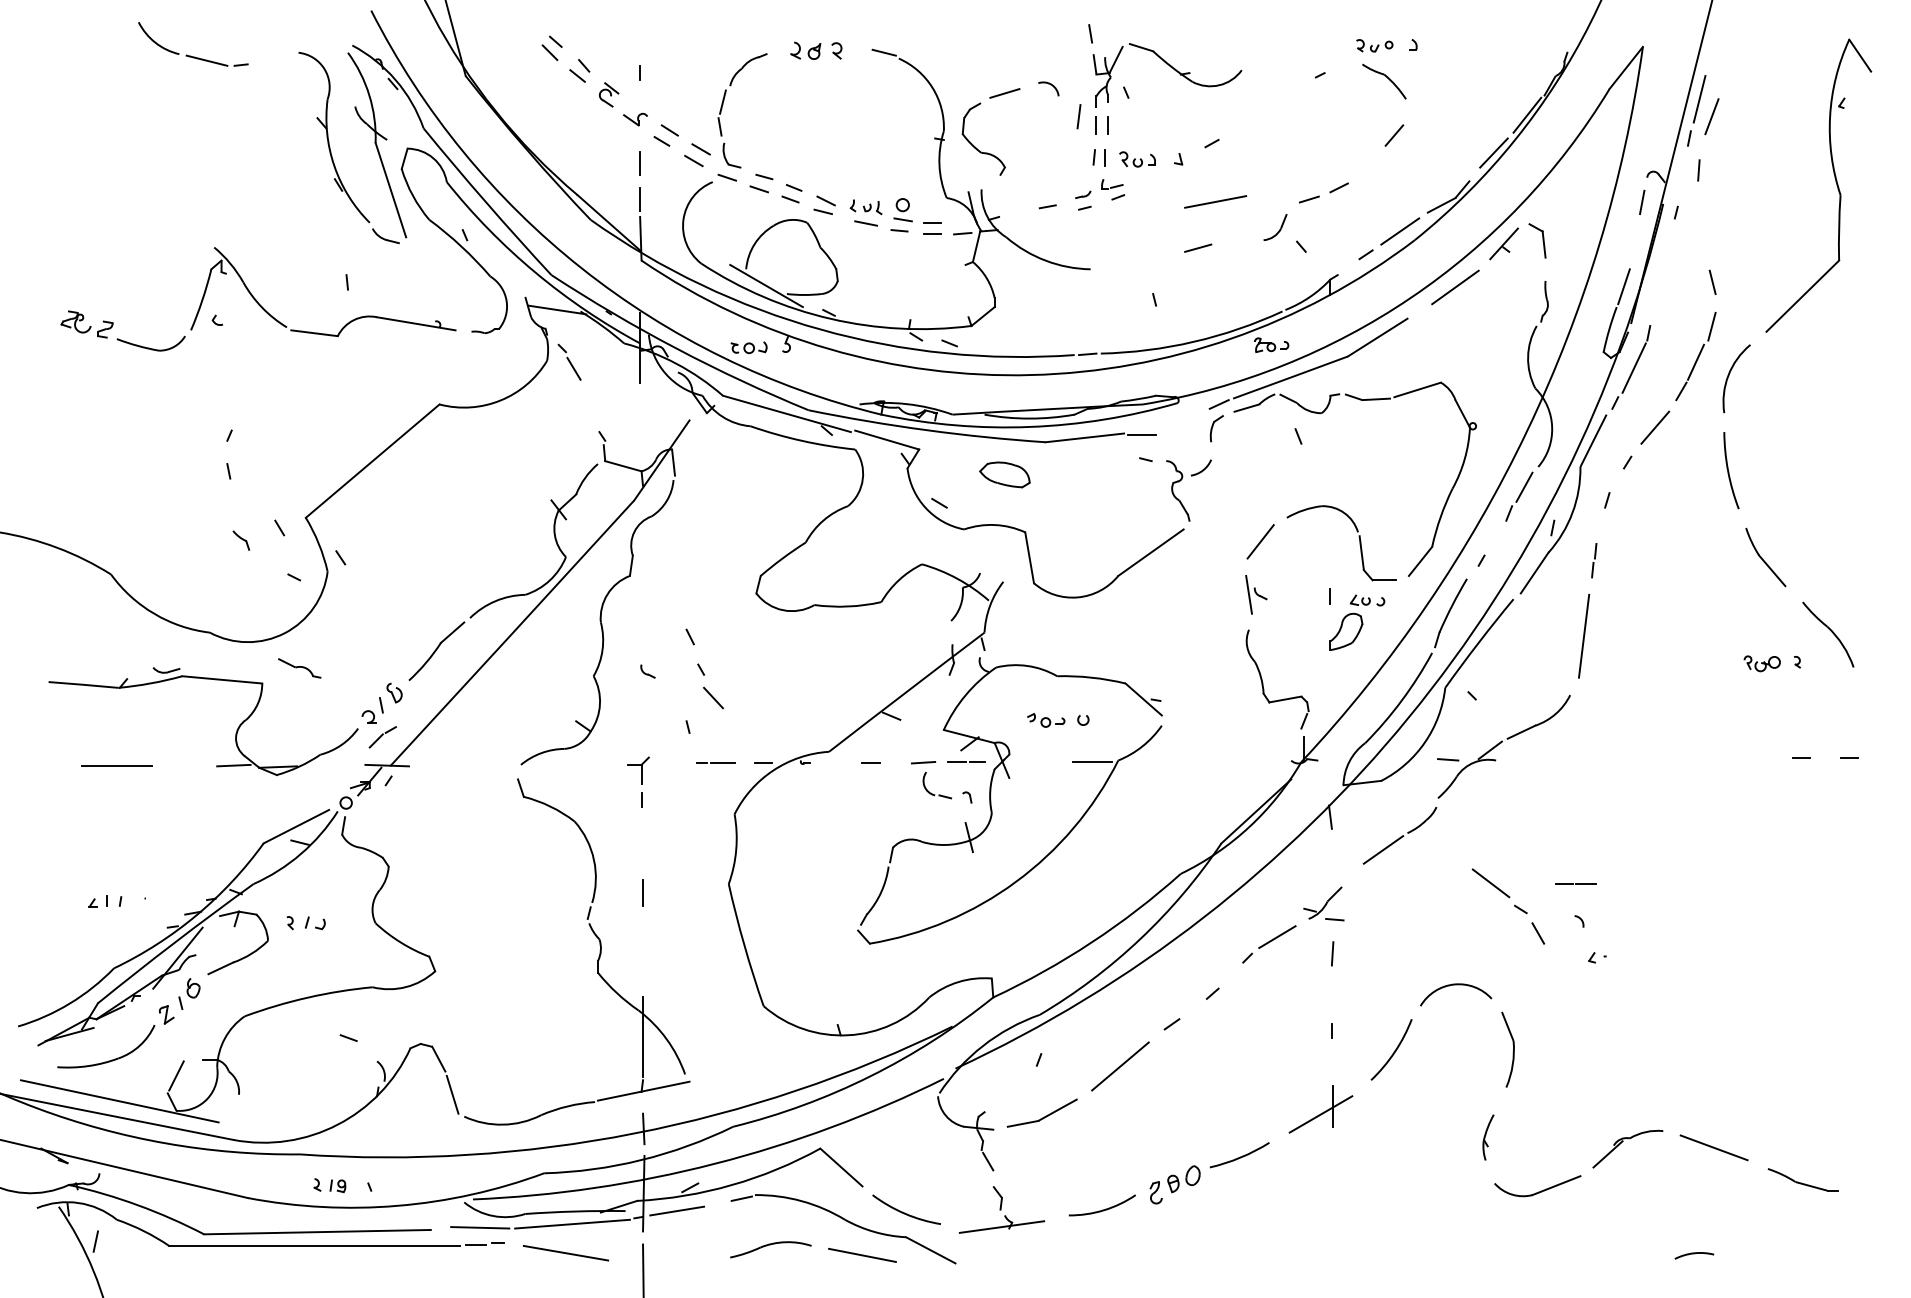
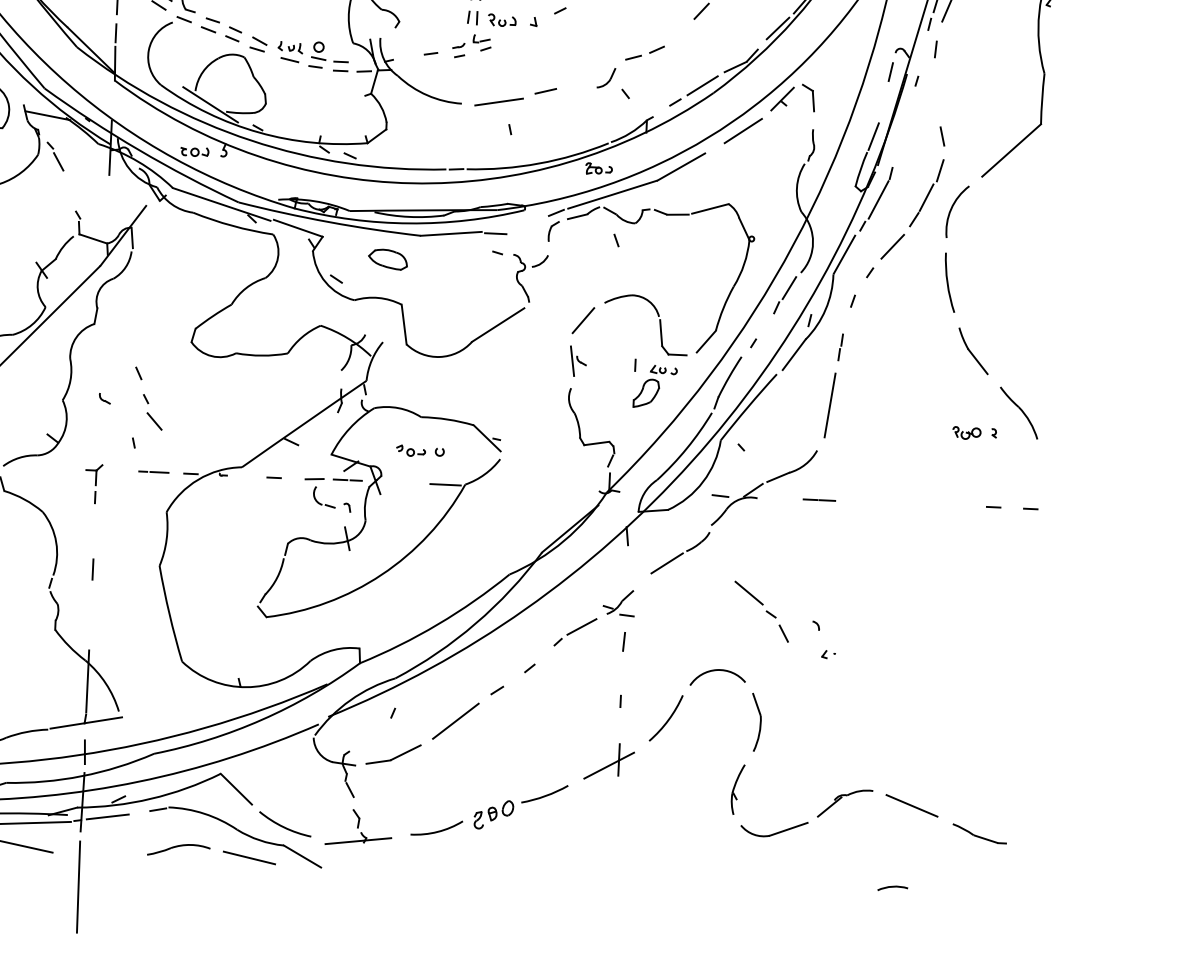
line: (1215, 201) -> (499, 101), moved
line: (1575, 883) -> (818, 499), moved
part: (1488, 1137) -> (737, 789), size x1.43

